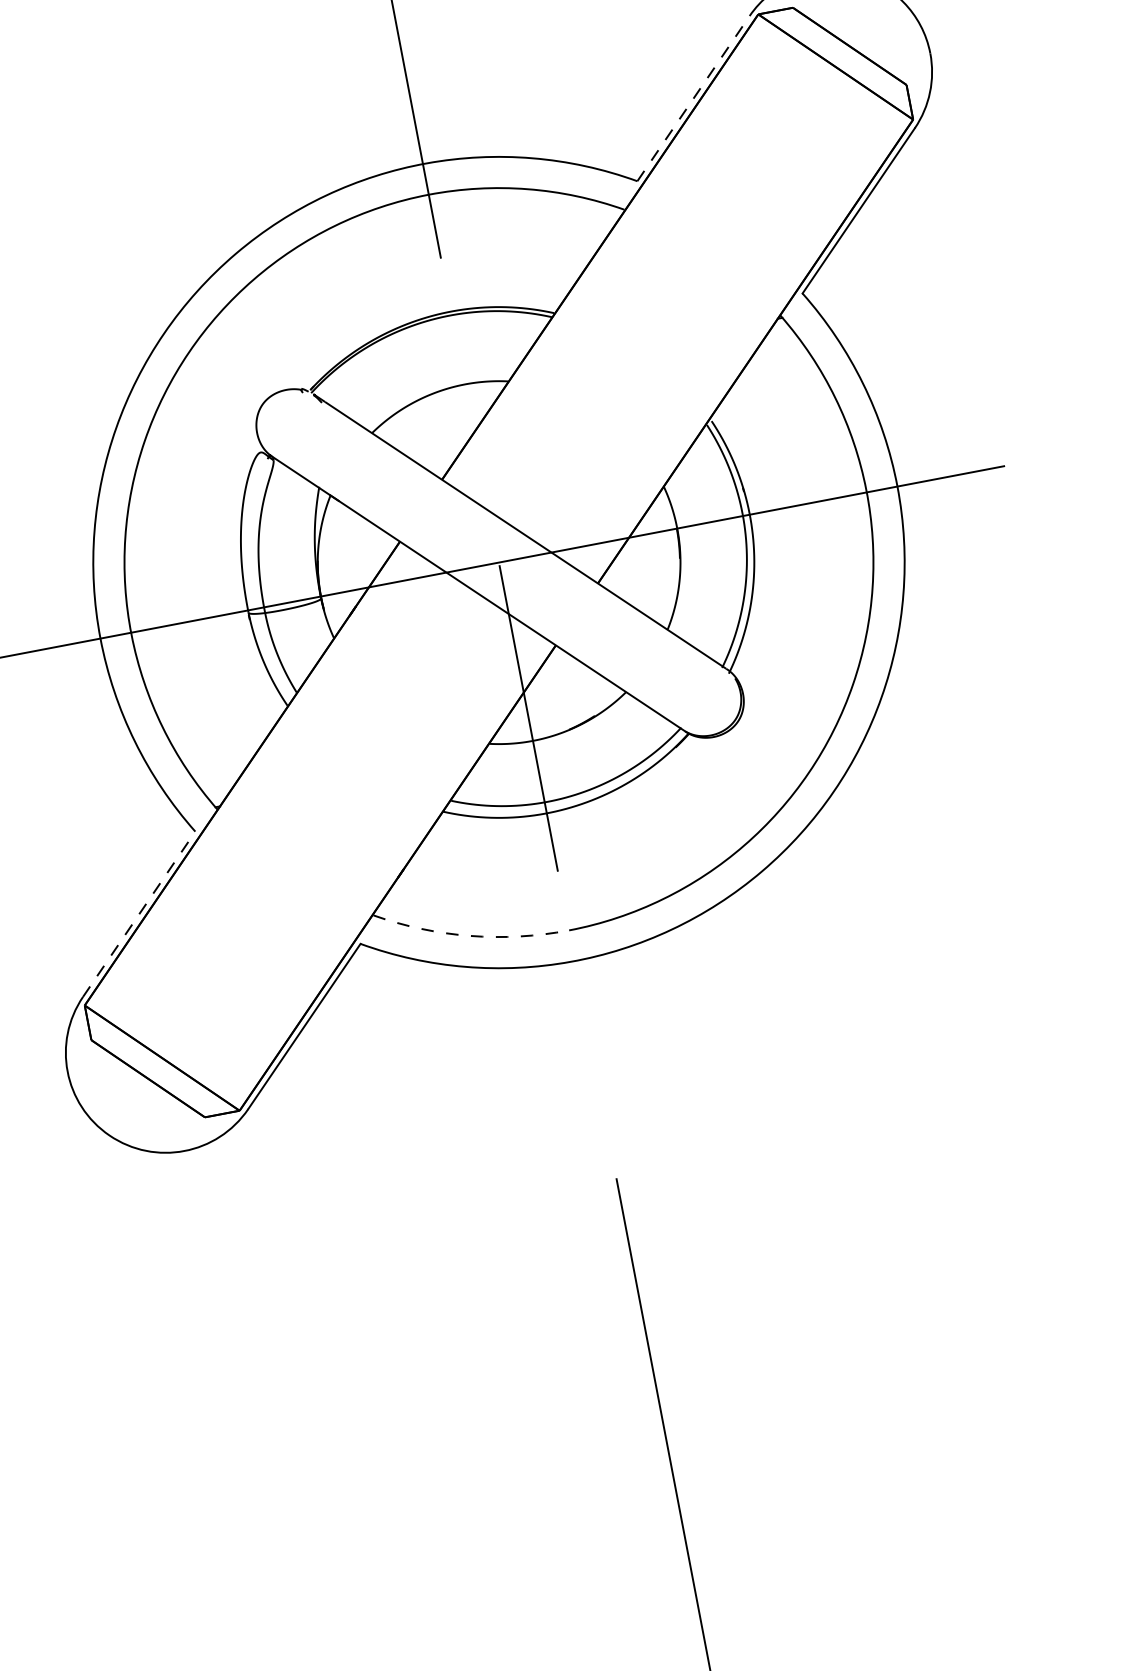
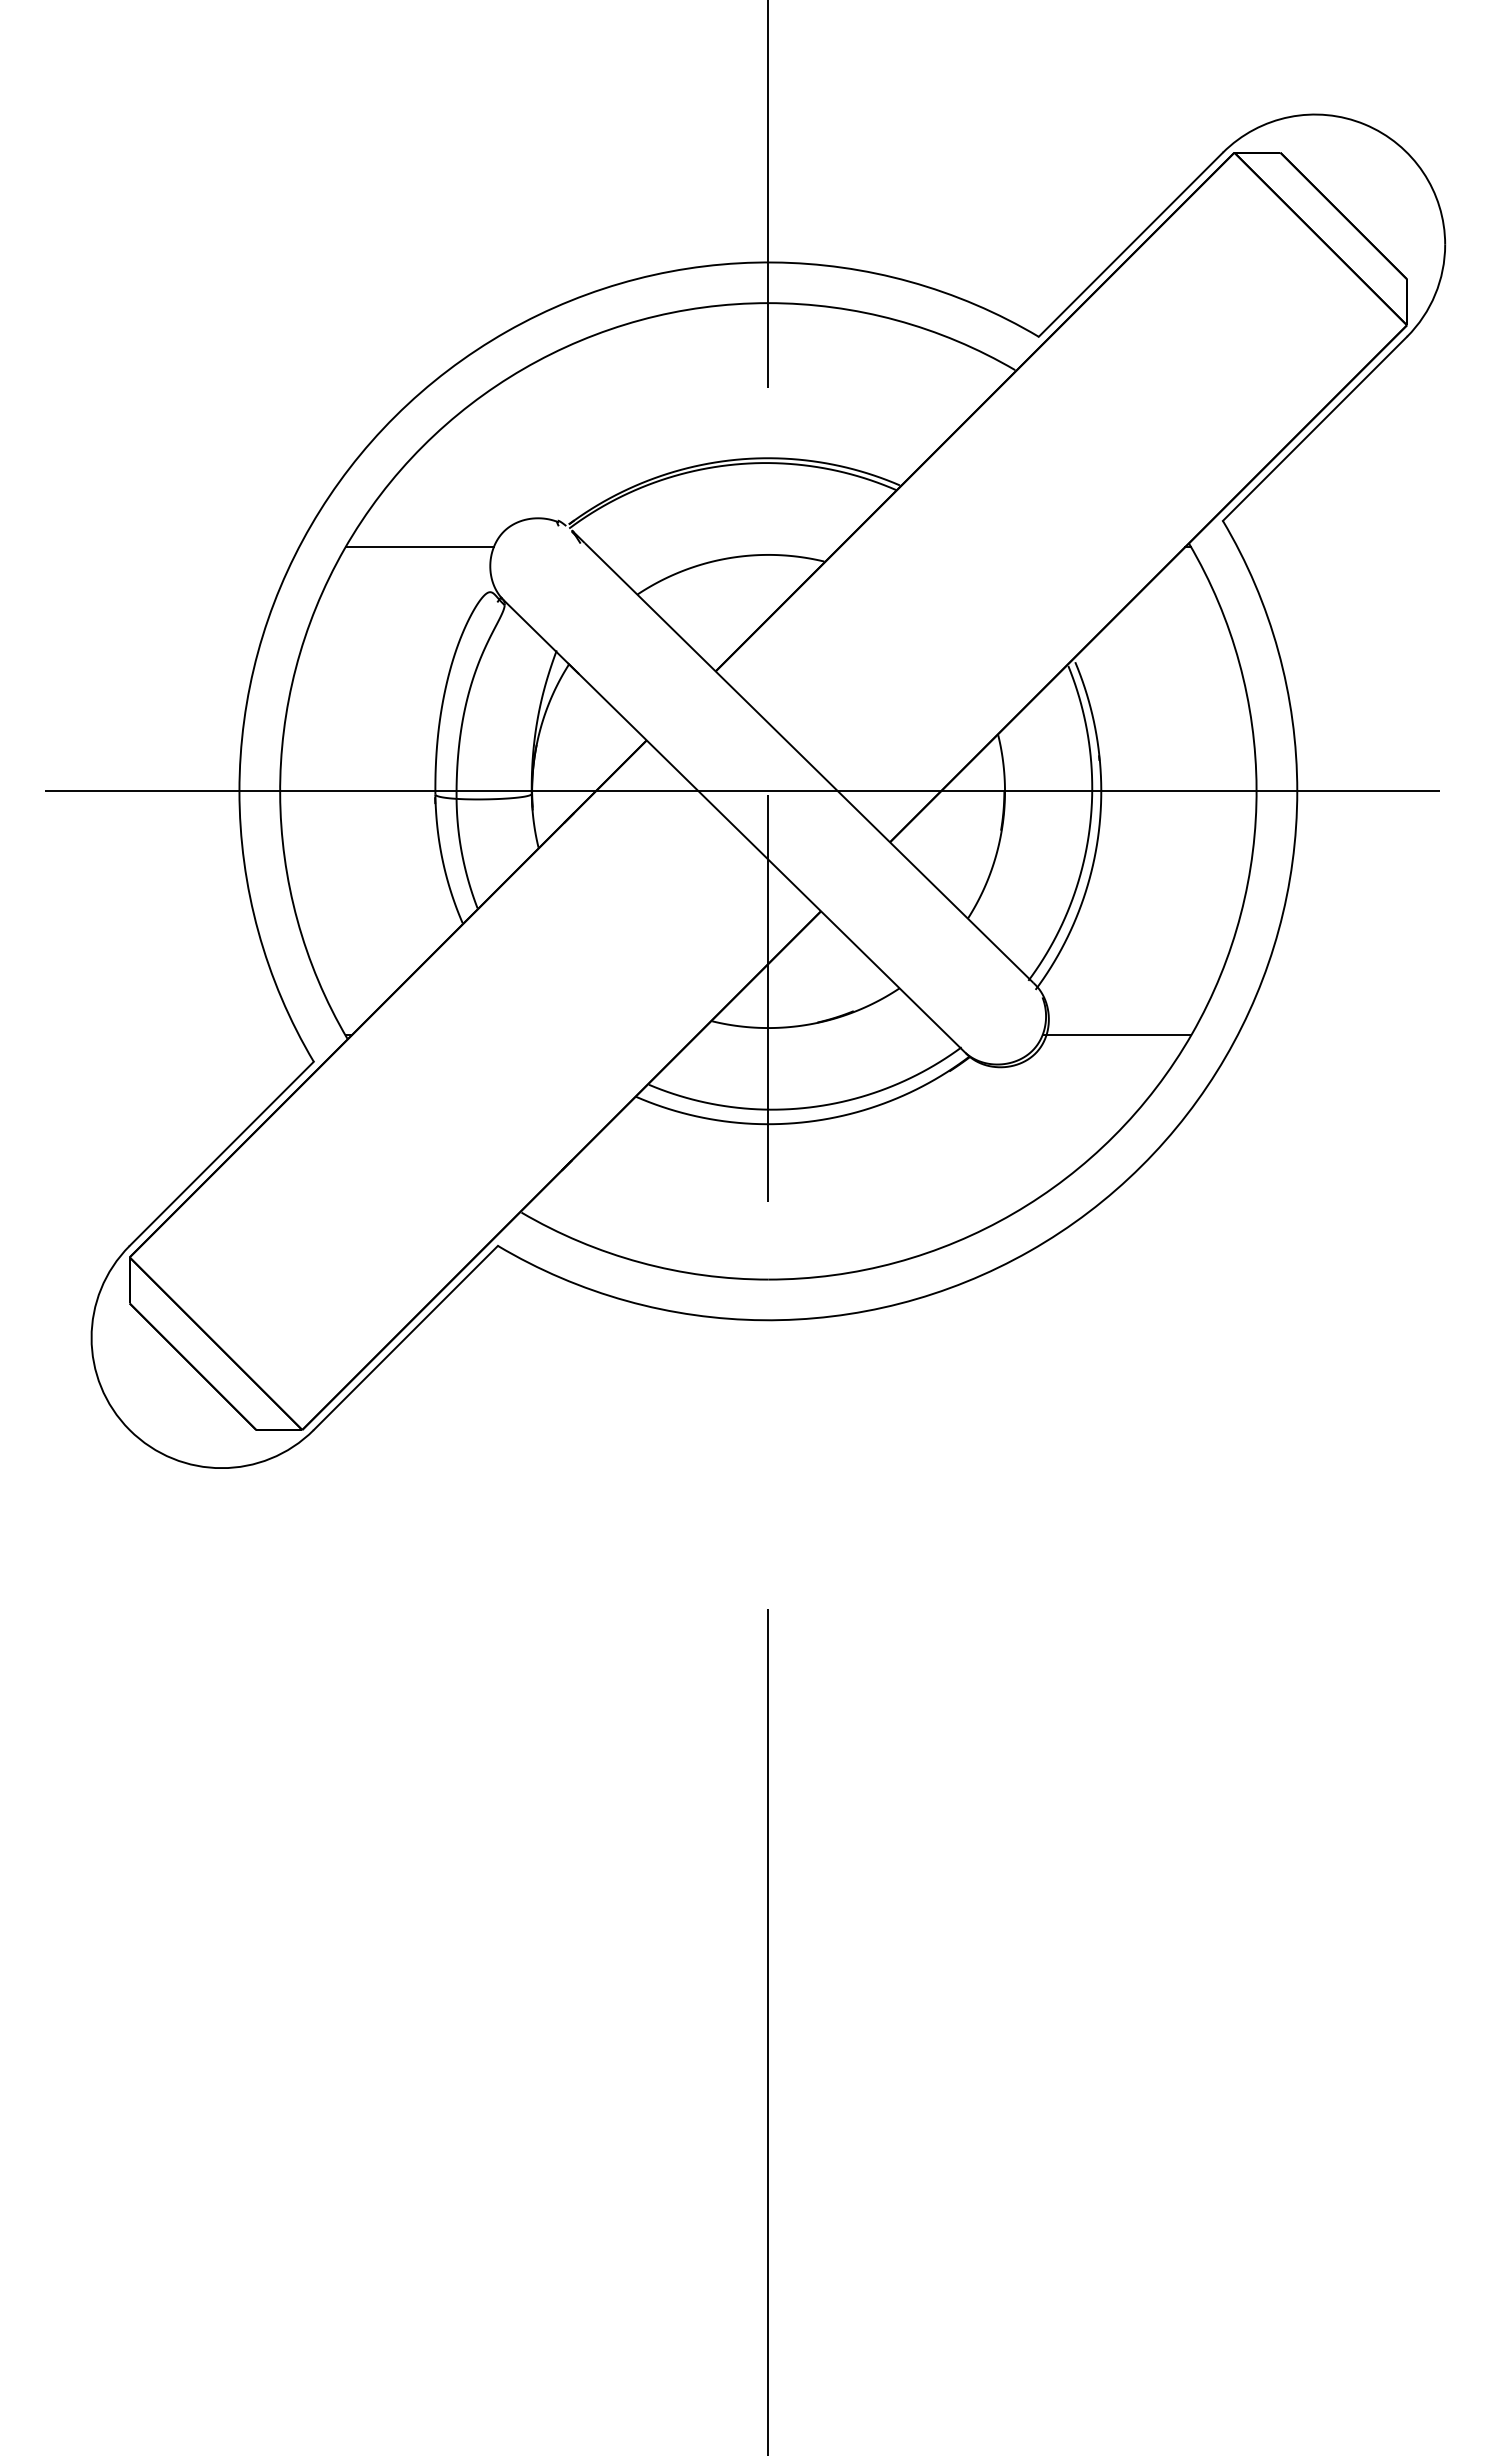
line: (693, 98) -> (1131, 244), dashed -> solid
line: (201, 428) -> (419, 547), added
line: (796, 696) -> (1116, 1035), added
line: (139, 913) -> (222, 1153), dashed -> solid
arc: (470, 935) -> (640, 1262), dashed -> solid

